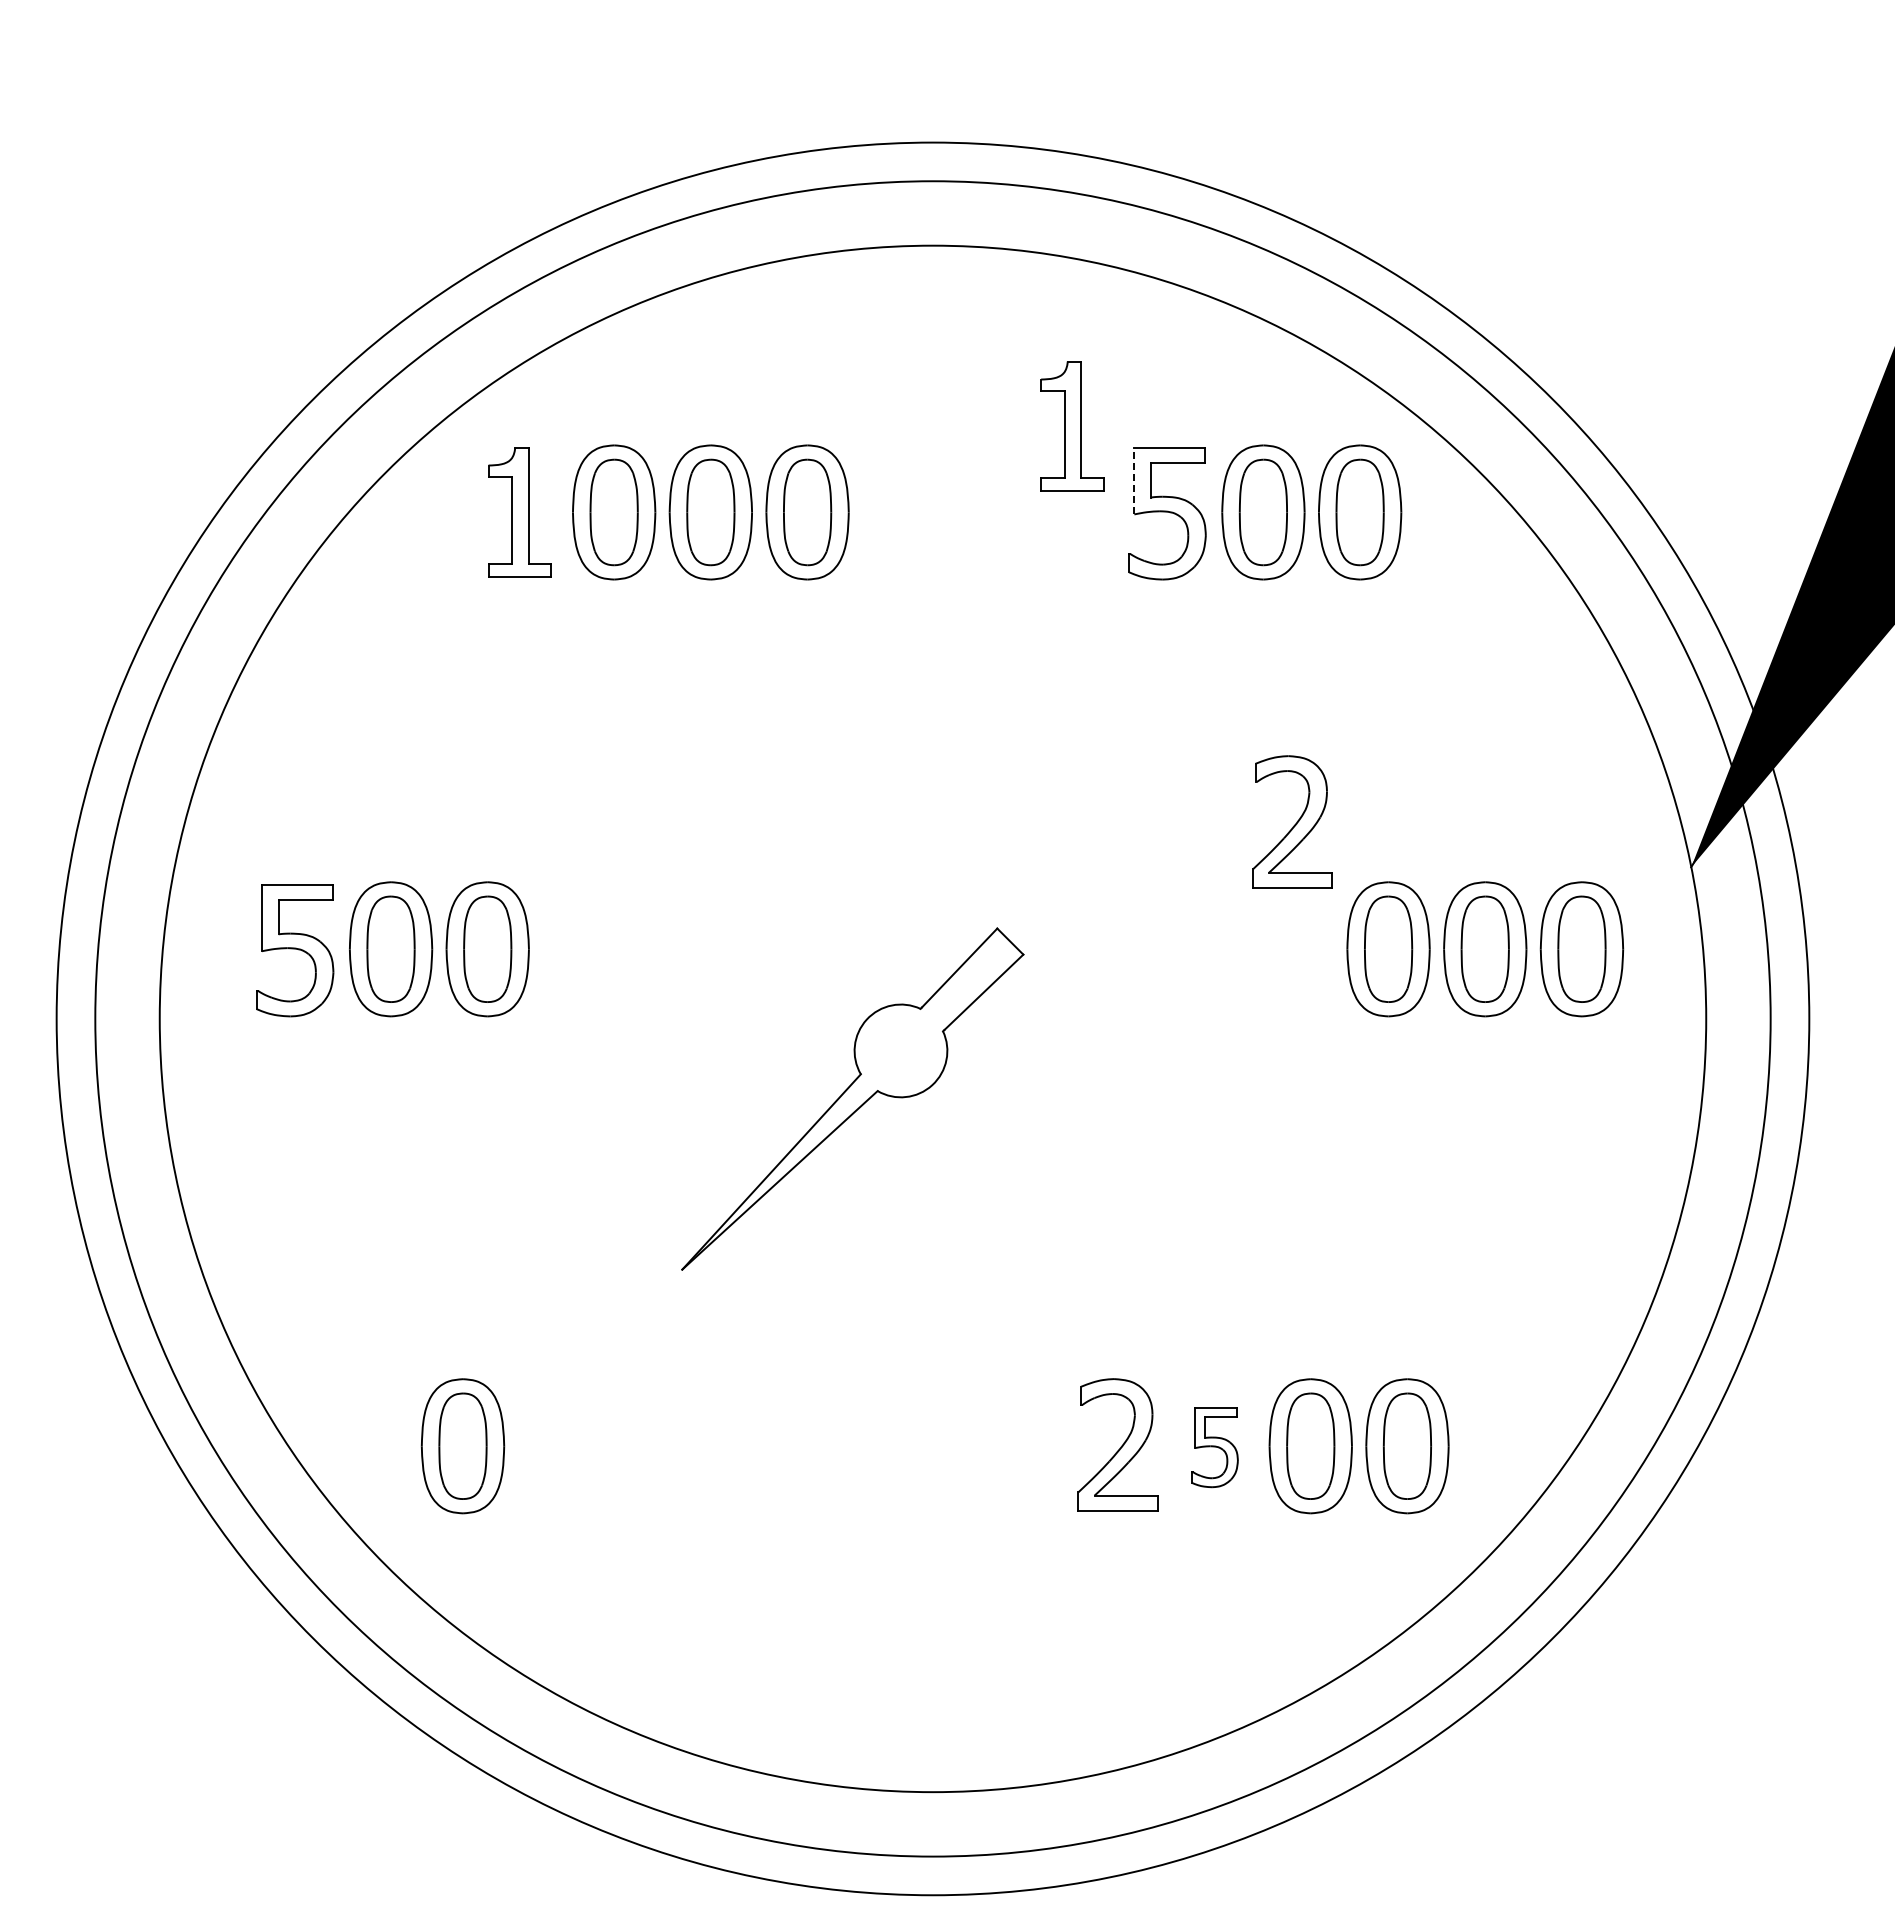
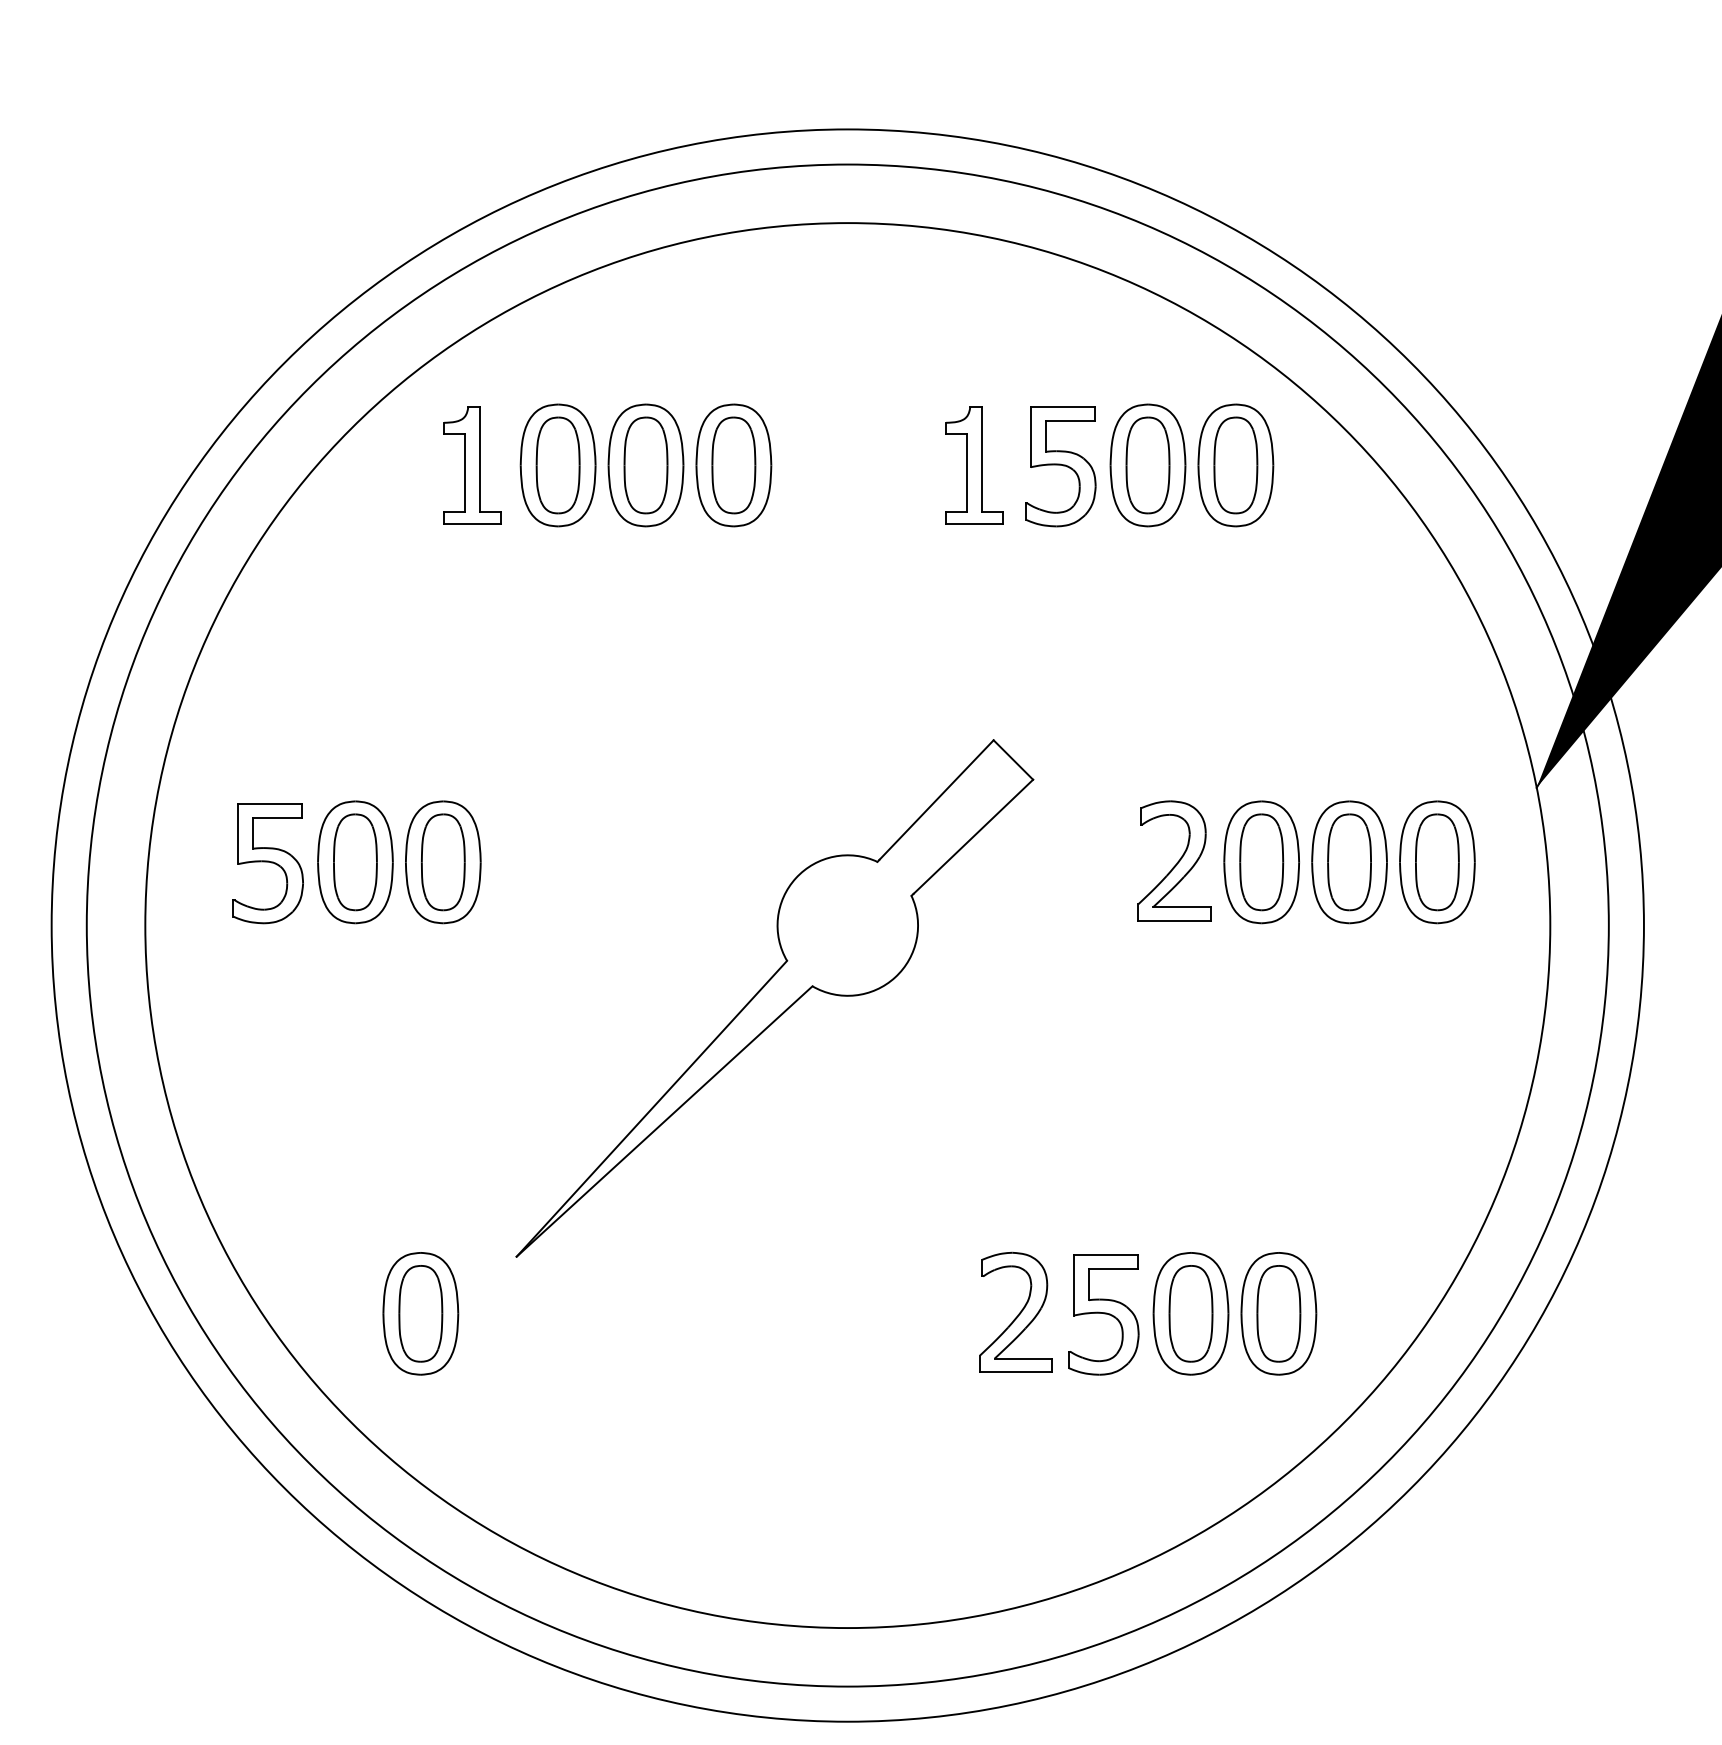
part: (1072, 426) -> (974, 465), moved
line: (1134, 480) -> (1030, 436), dashed -> solid
part: (1292, 821) -> (1174, 860), moved
part: (852, 1098) -> (774, 997), size x1.67
part: (1214, 1447) -> (1103, 1314), size x1.67

